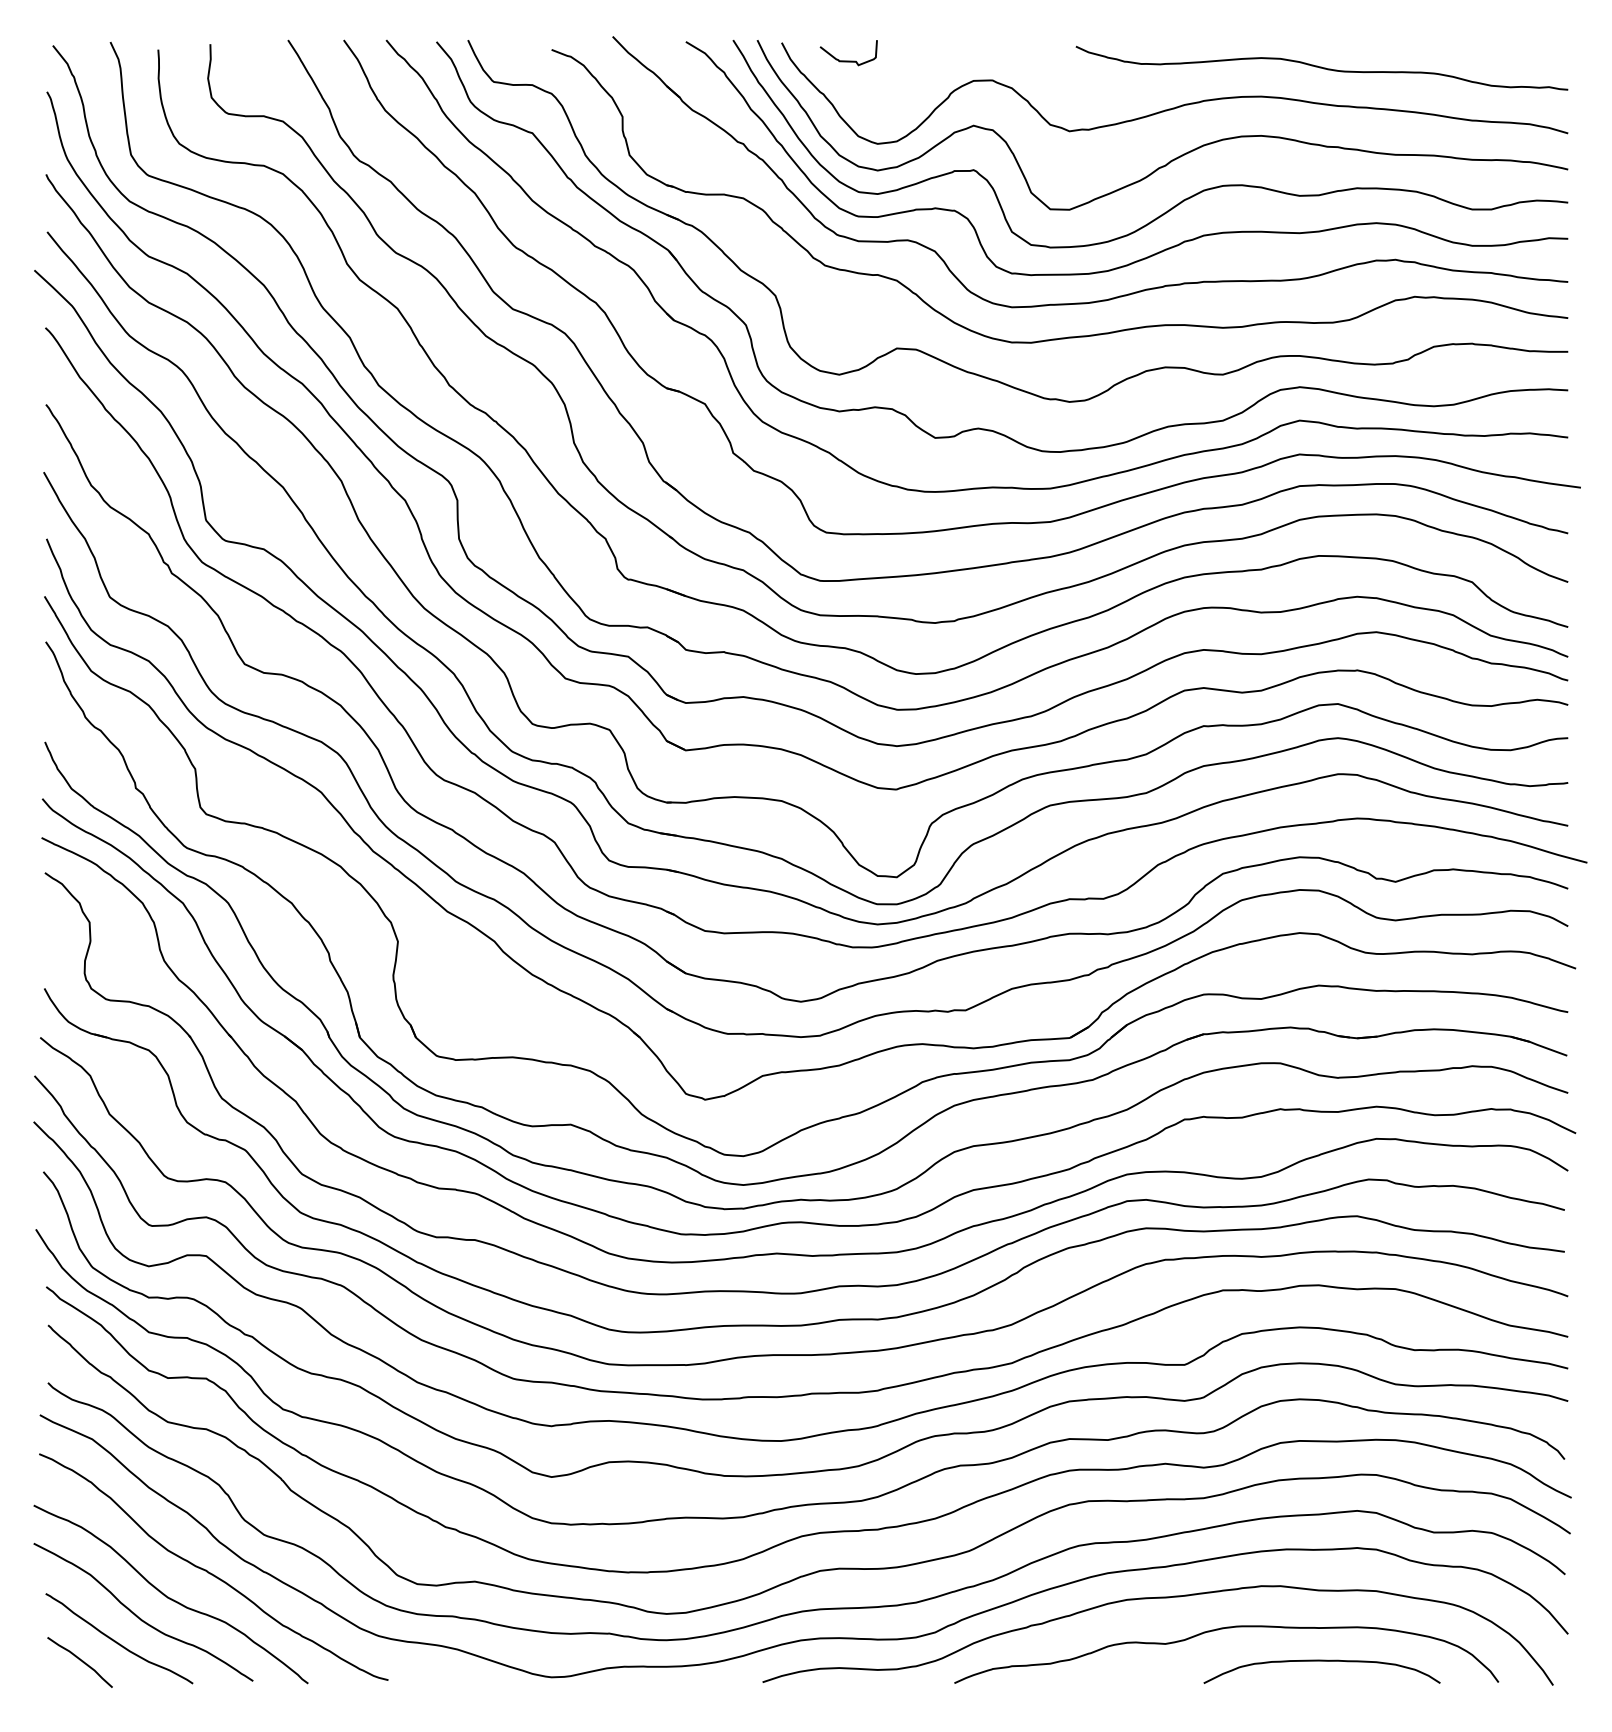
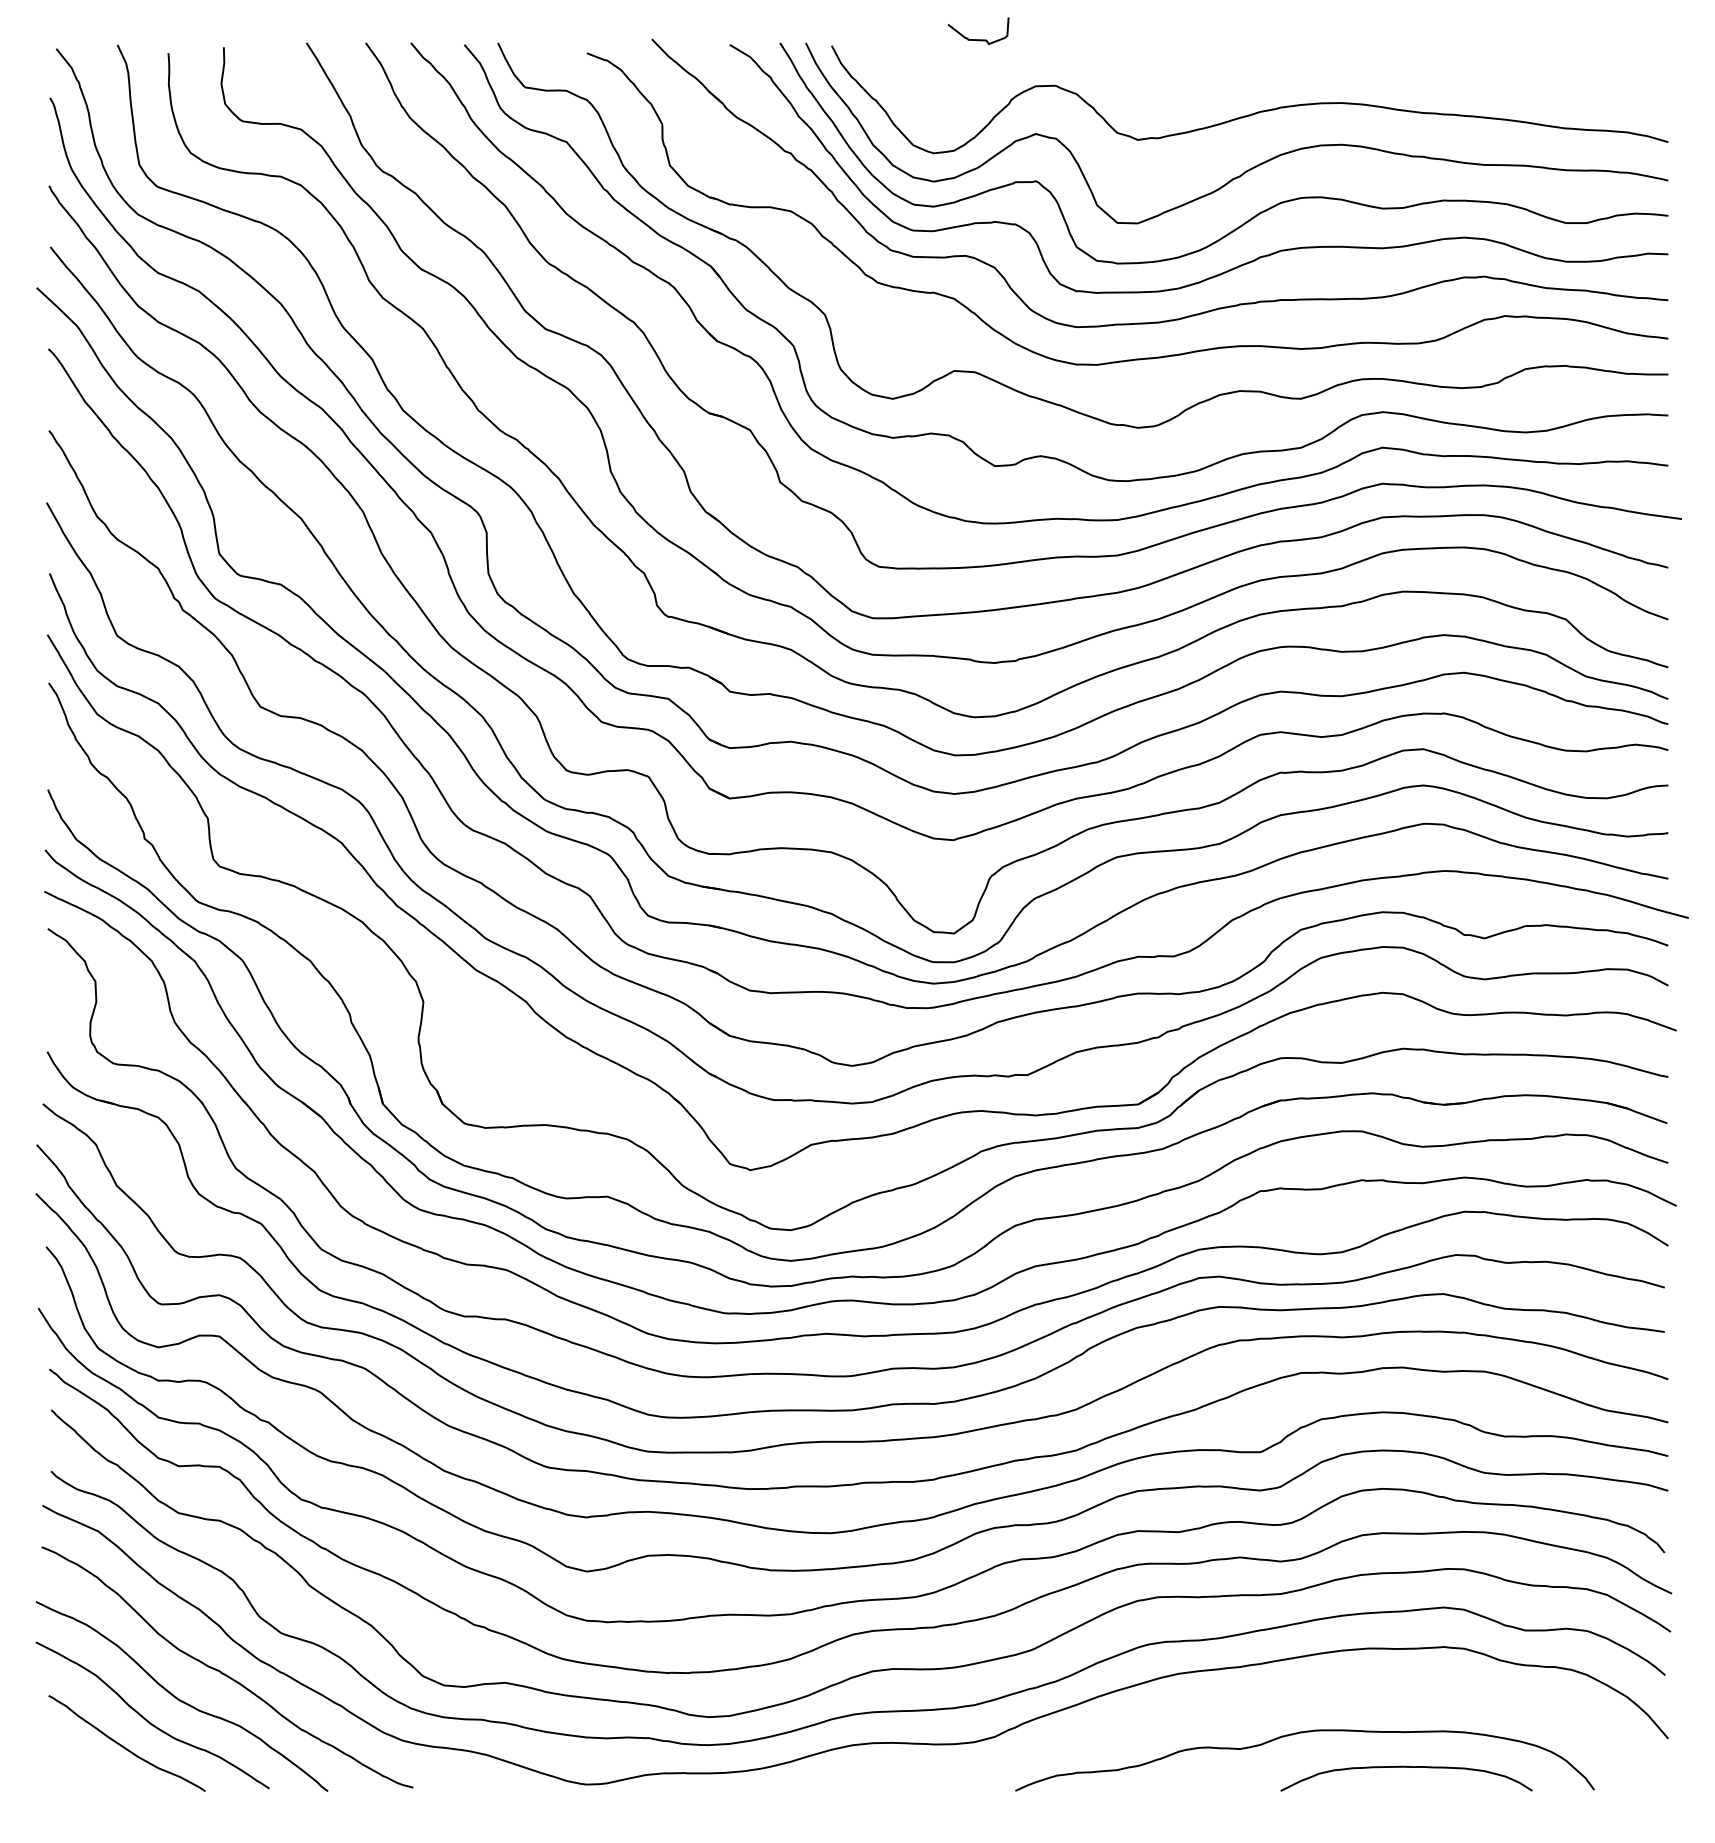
curve: (848, 60) -> (978, 39), moved
curve: (1321, 67) -> (1405, 72), removed
curve: (1157, 1598) -> (1231, 1700), removed
curve: (79, 1660) -> (84, 1766), removed

